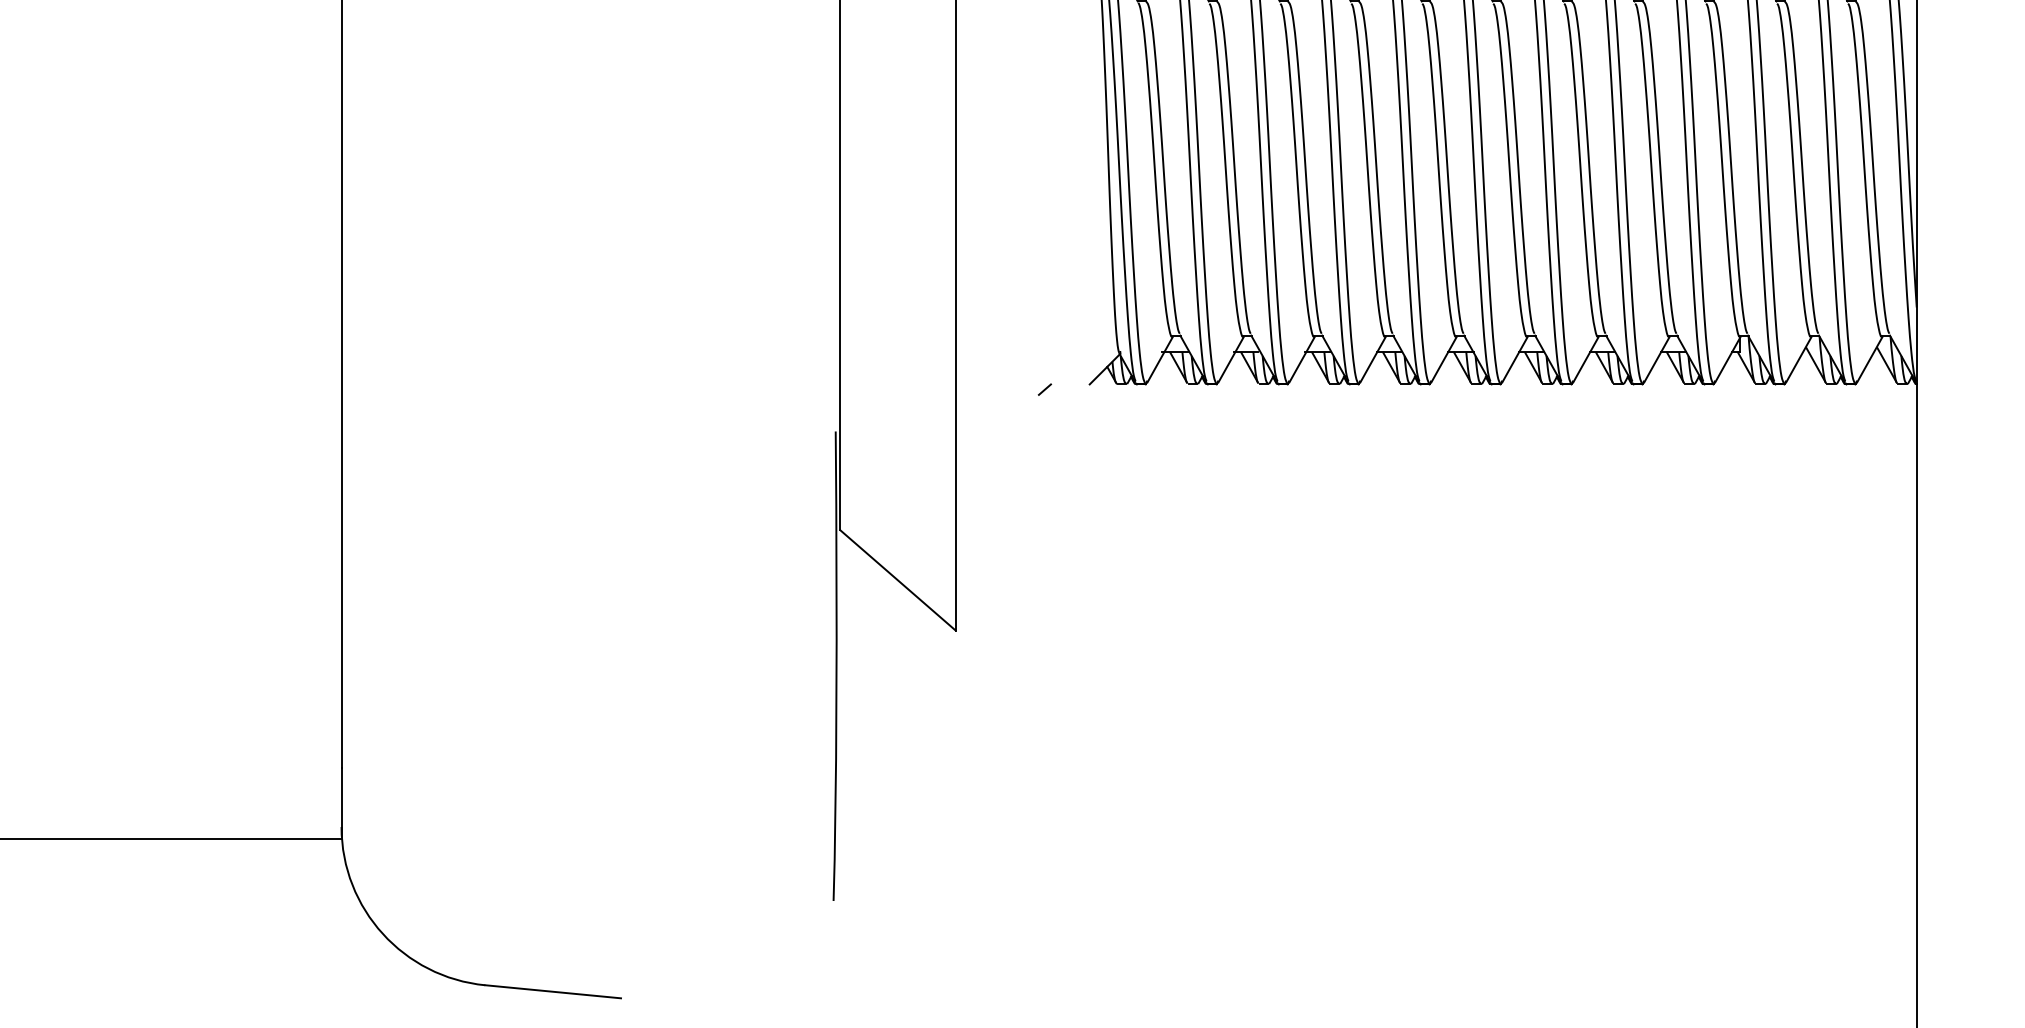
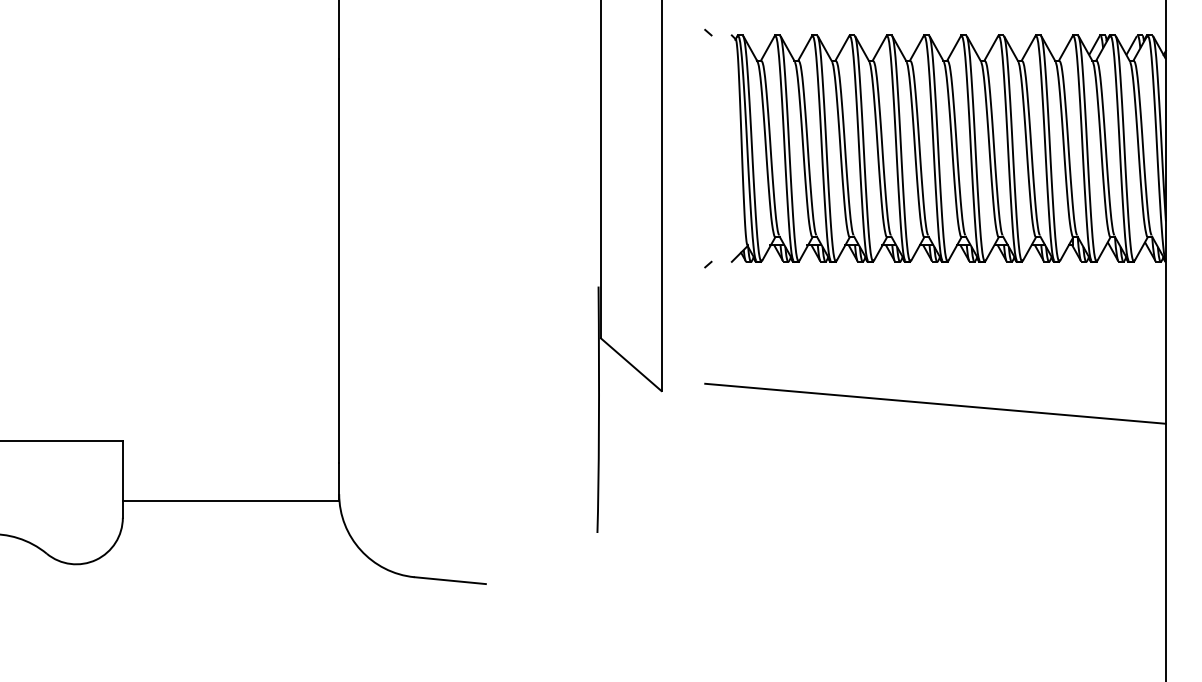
line: (1477, 654) -> (935, 403), added

